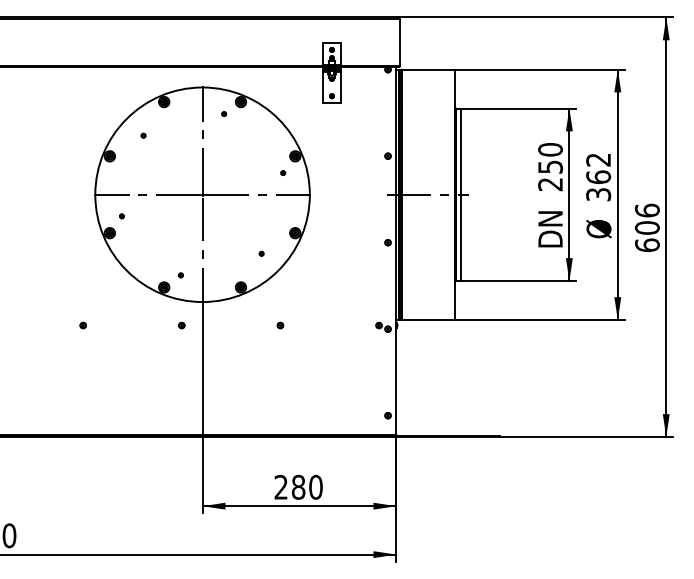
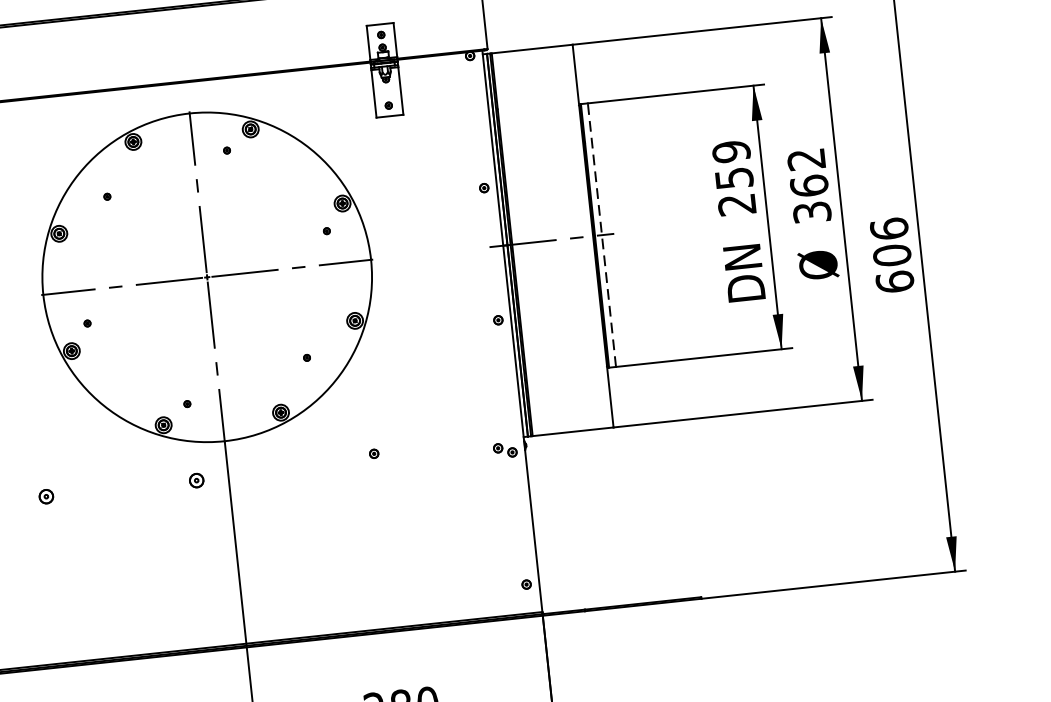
text: (550, 149) -> (731, 151), 250 -> 259
line: (460, 194) -> (601, 234), solid -> dashed
part: (82, 325) -> (45, 496), size x1.6
part: (181, 325) -> (196, 480), size x1.6
part: (280, 325) -> (374, 453), moved

